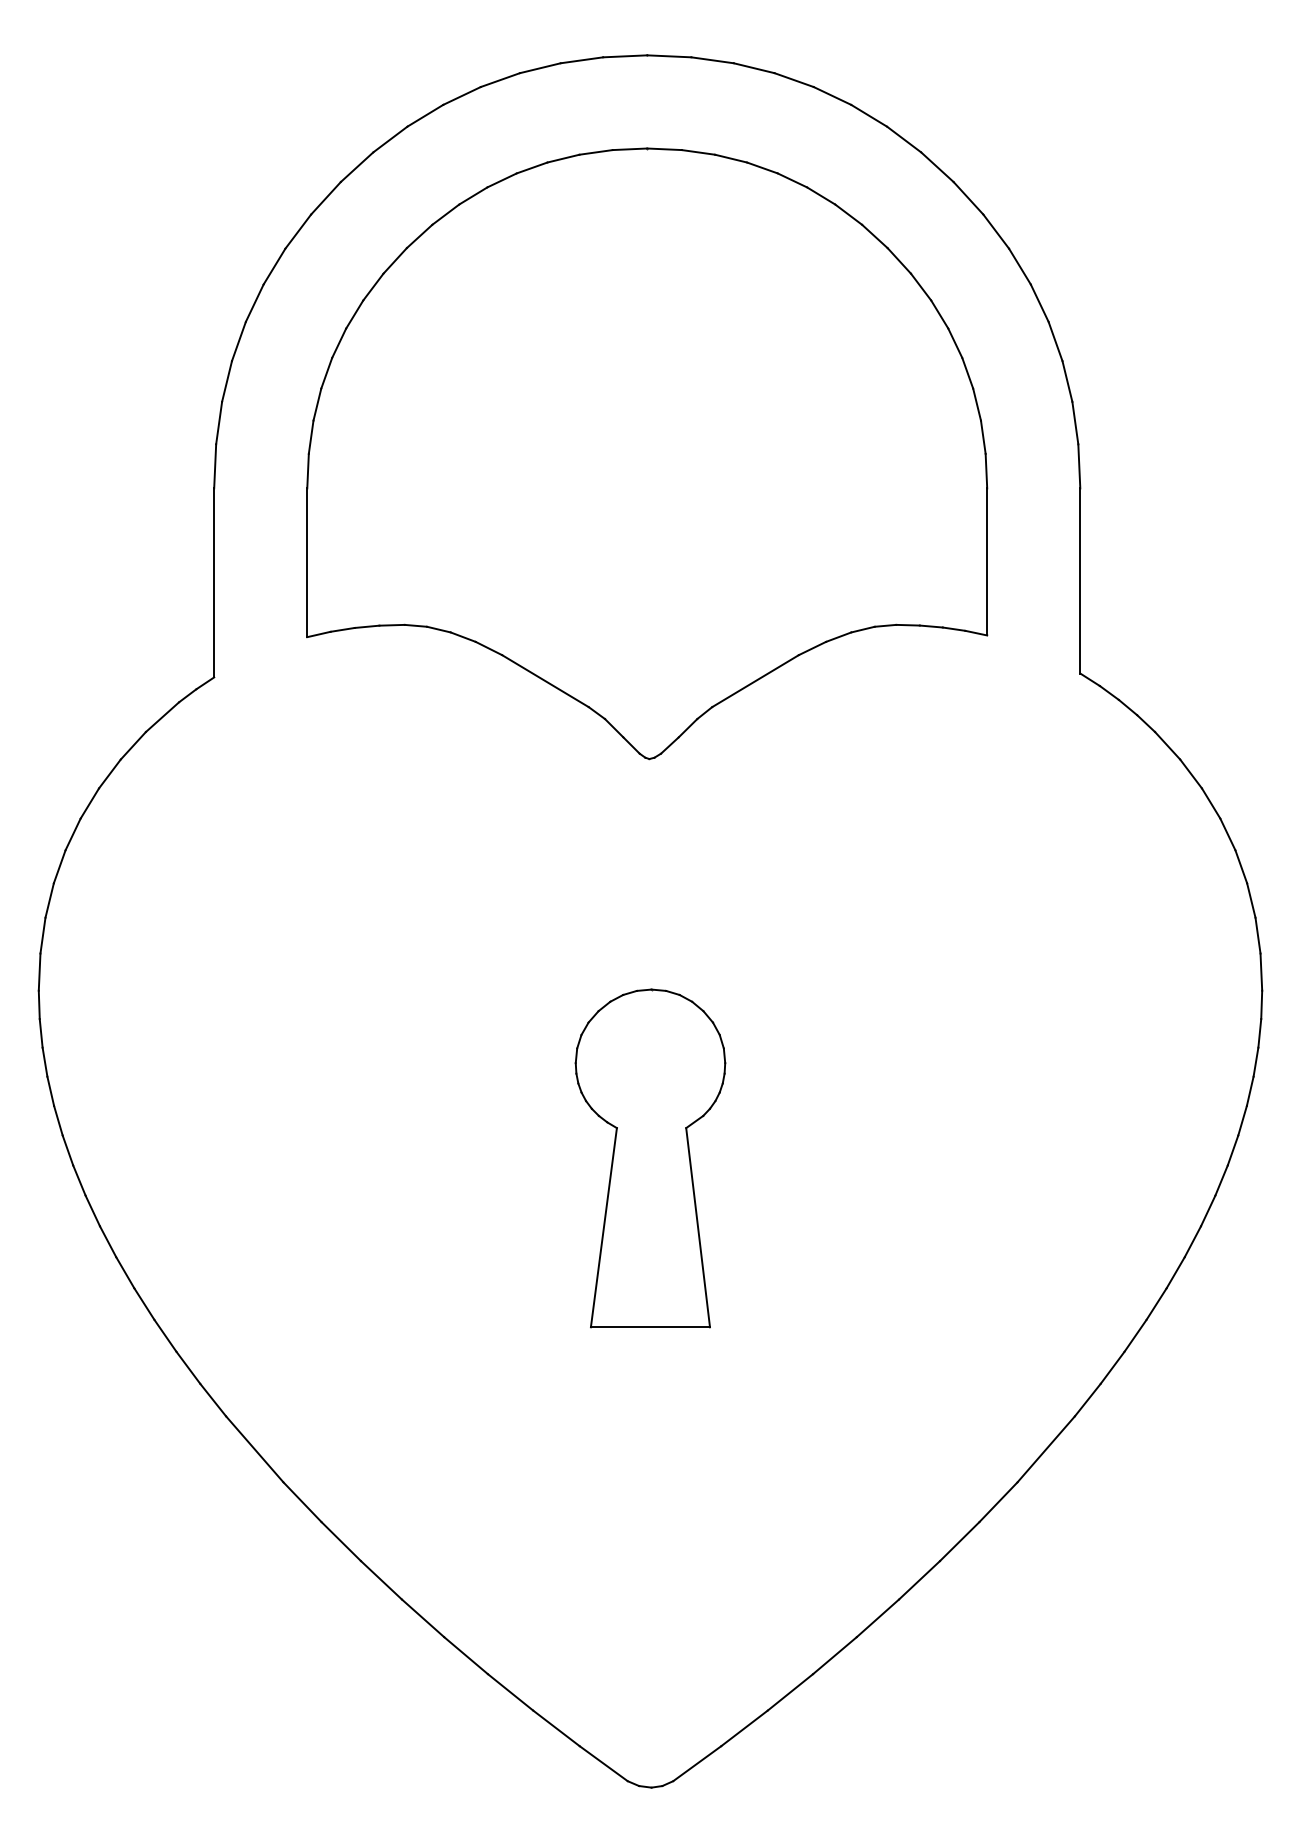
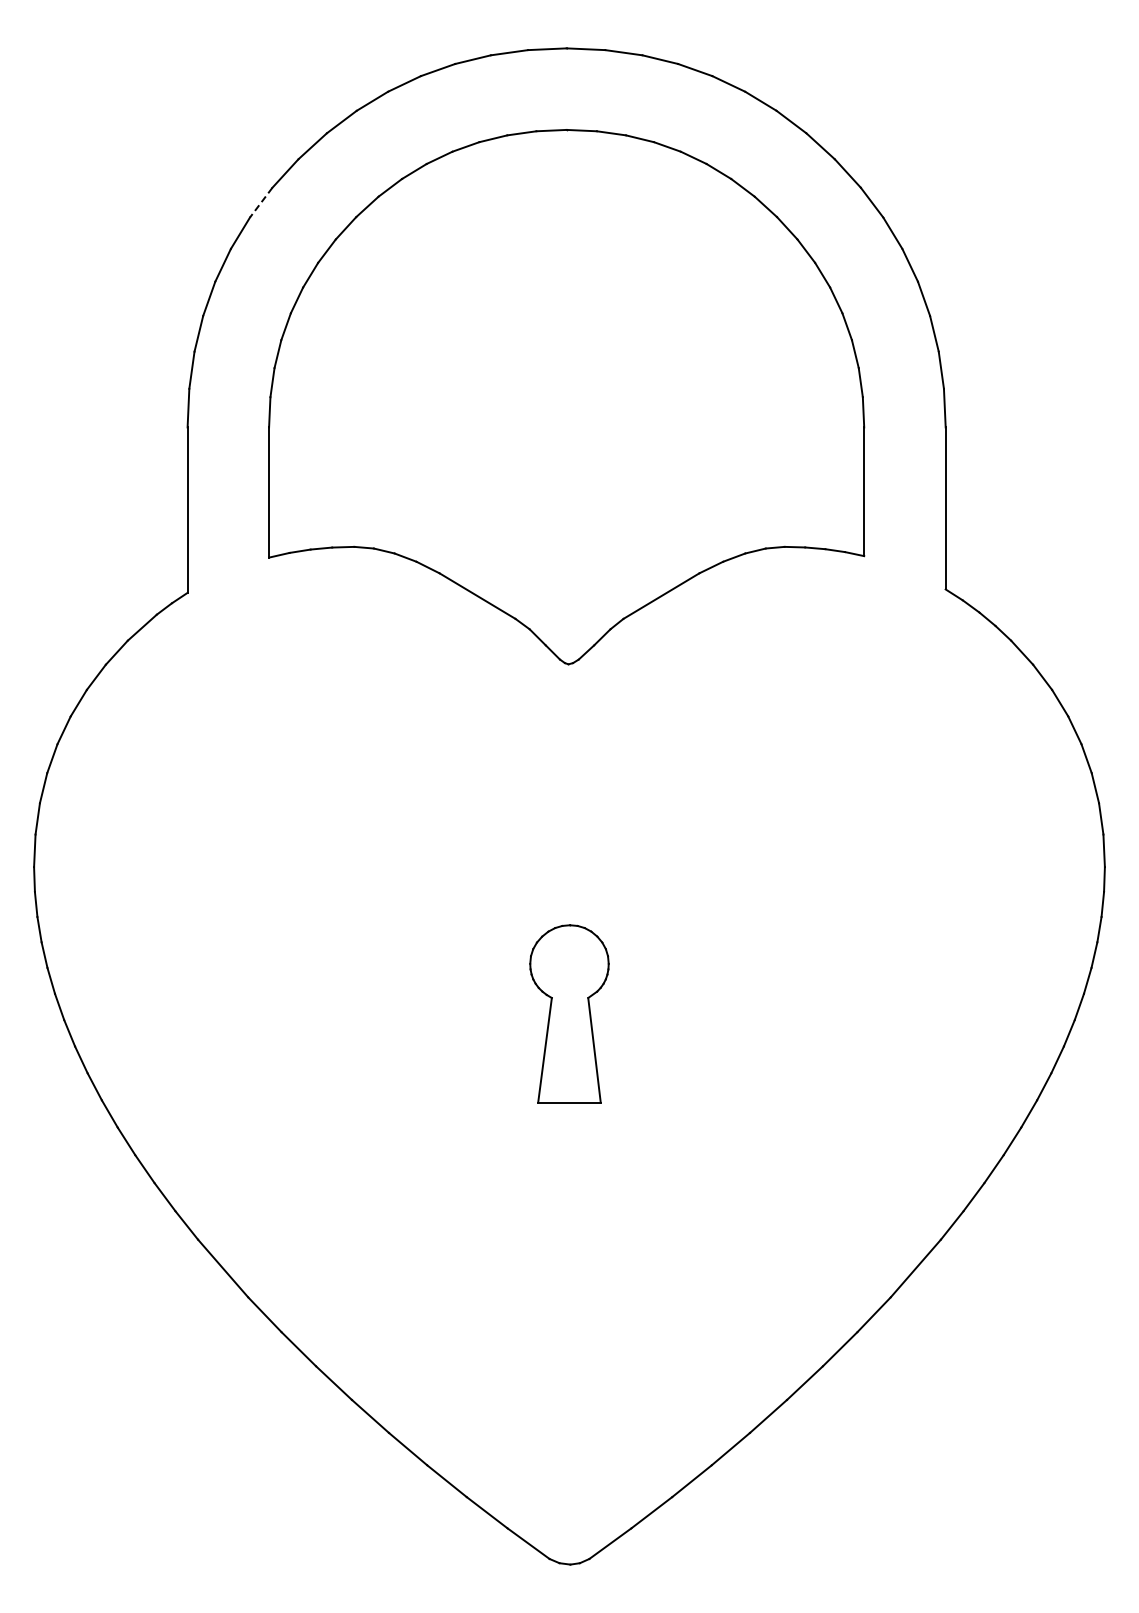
line: (298, 231) -> (261, 202), solid -> dashed
part: (650, 1157) -> (569, 1013), size x0.6

